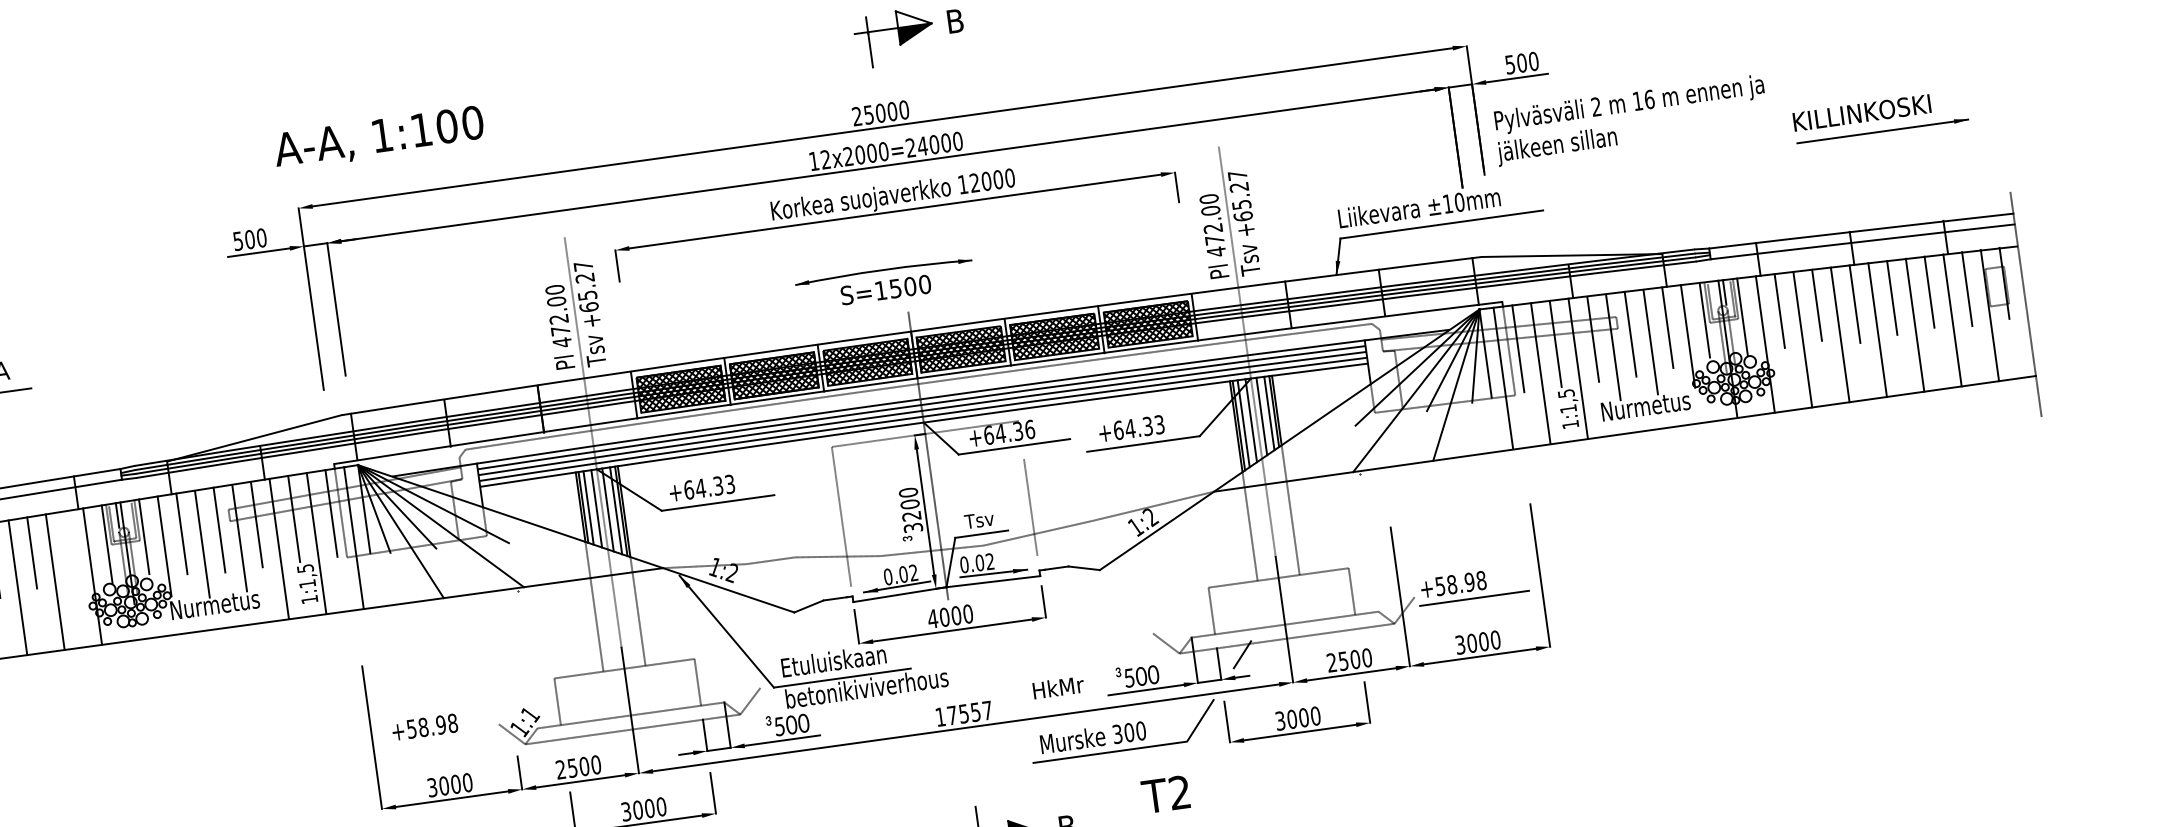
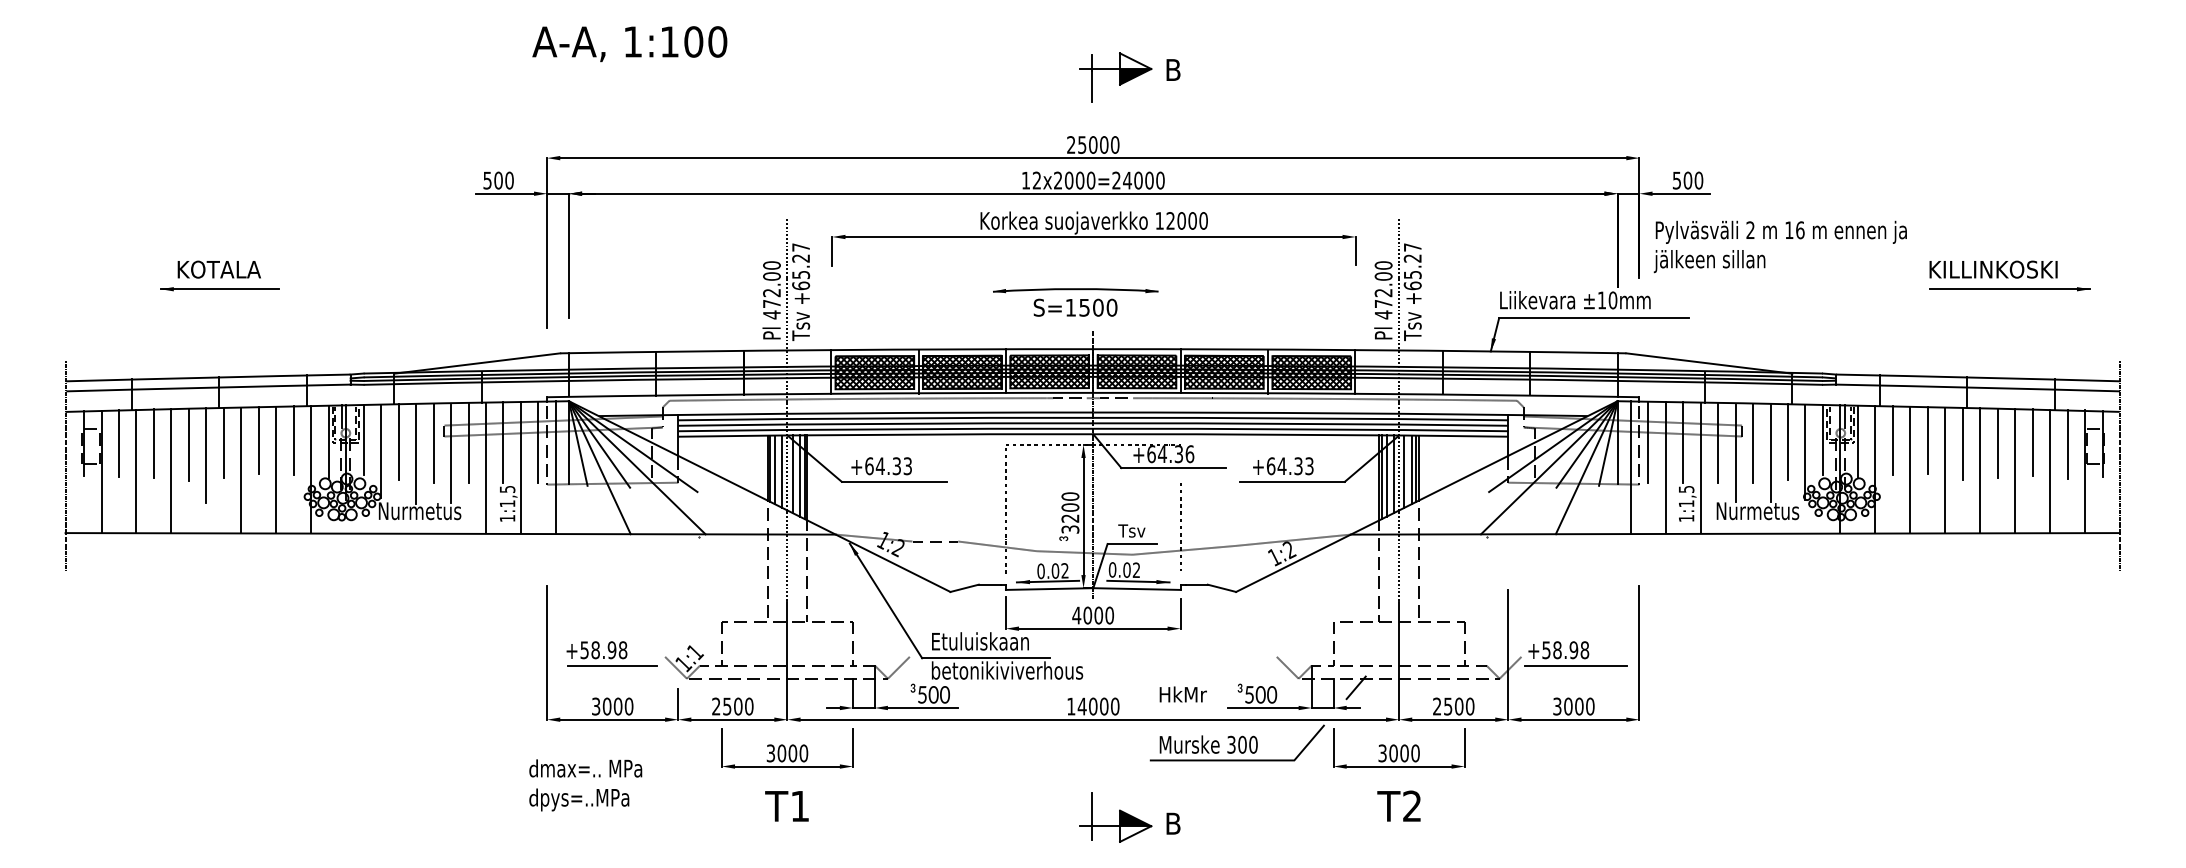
text: (378, 138) -> (629, 44), moved
line: (69, 547) -> (293, 440), added
text: (969, 712) -> (1098, 706), 17557 -> 14000
line: (443, 741) -> (612, 665), added
text: (1165, 793) -> (1398, 805), moved

